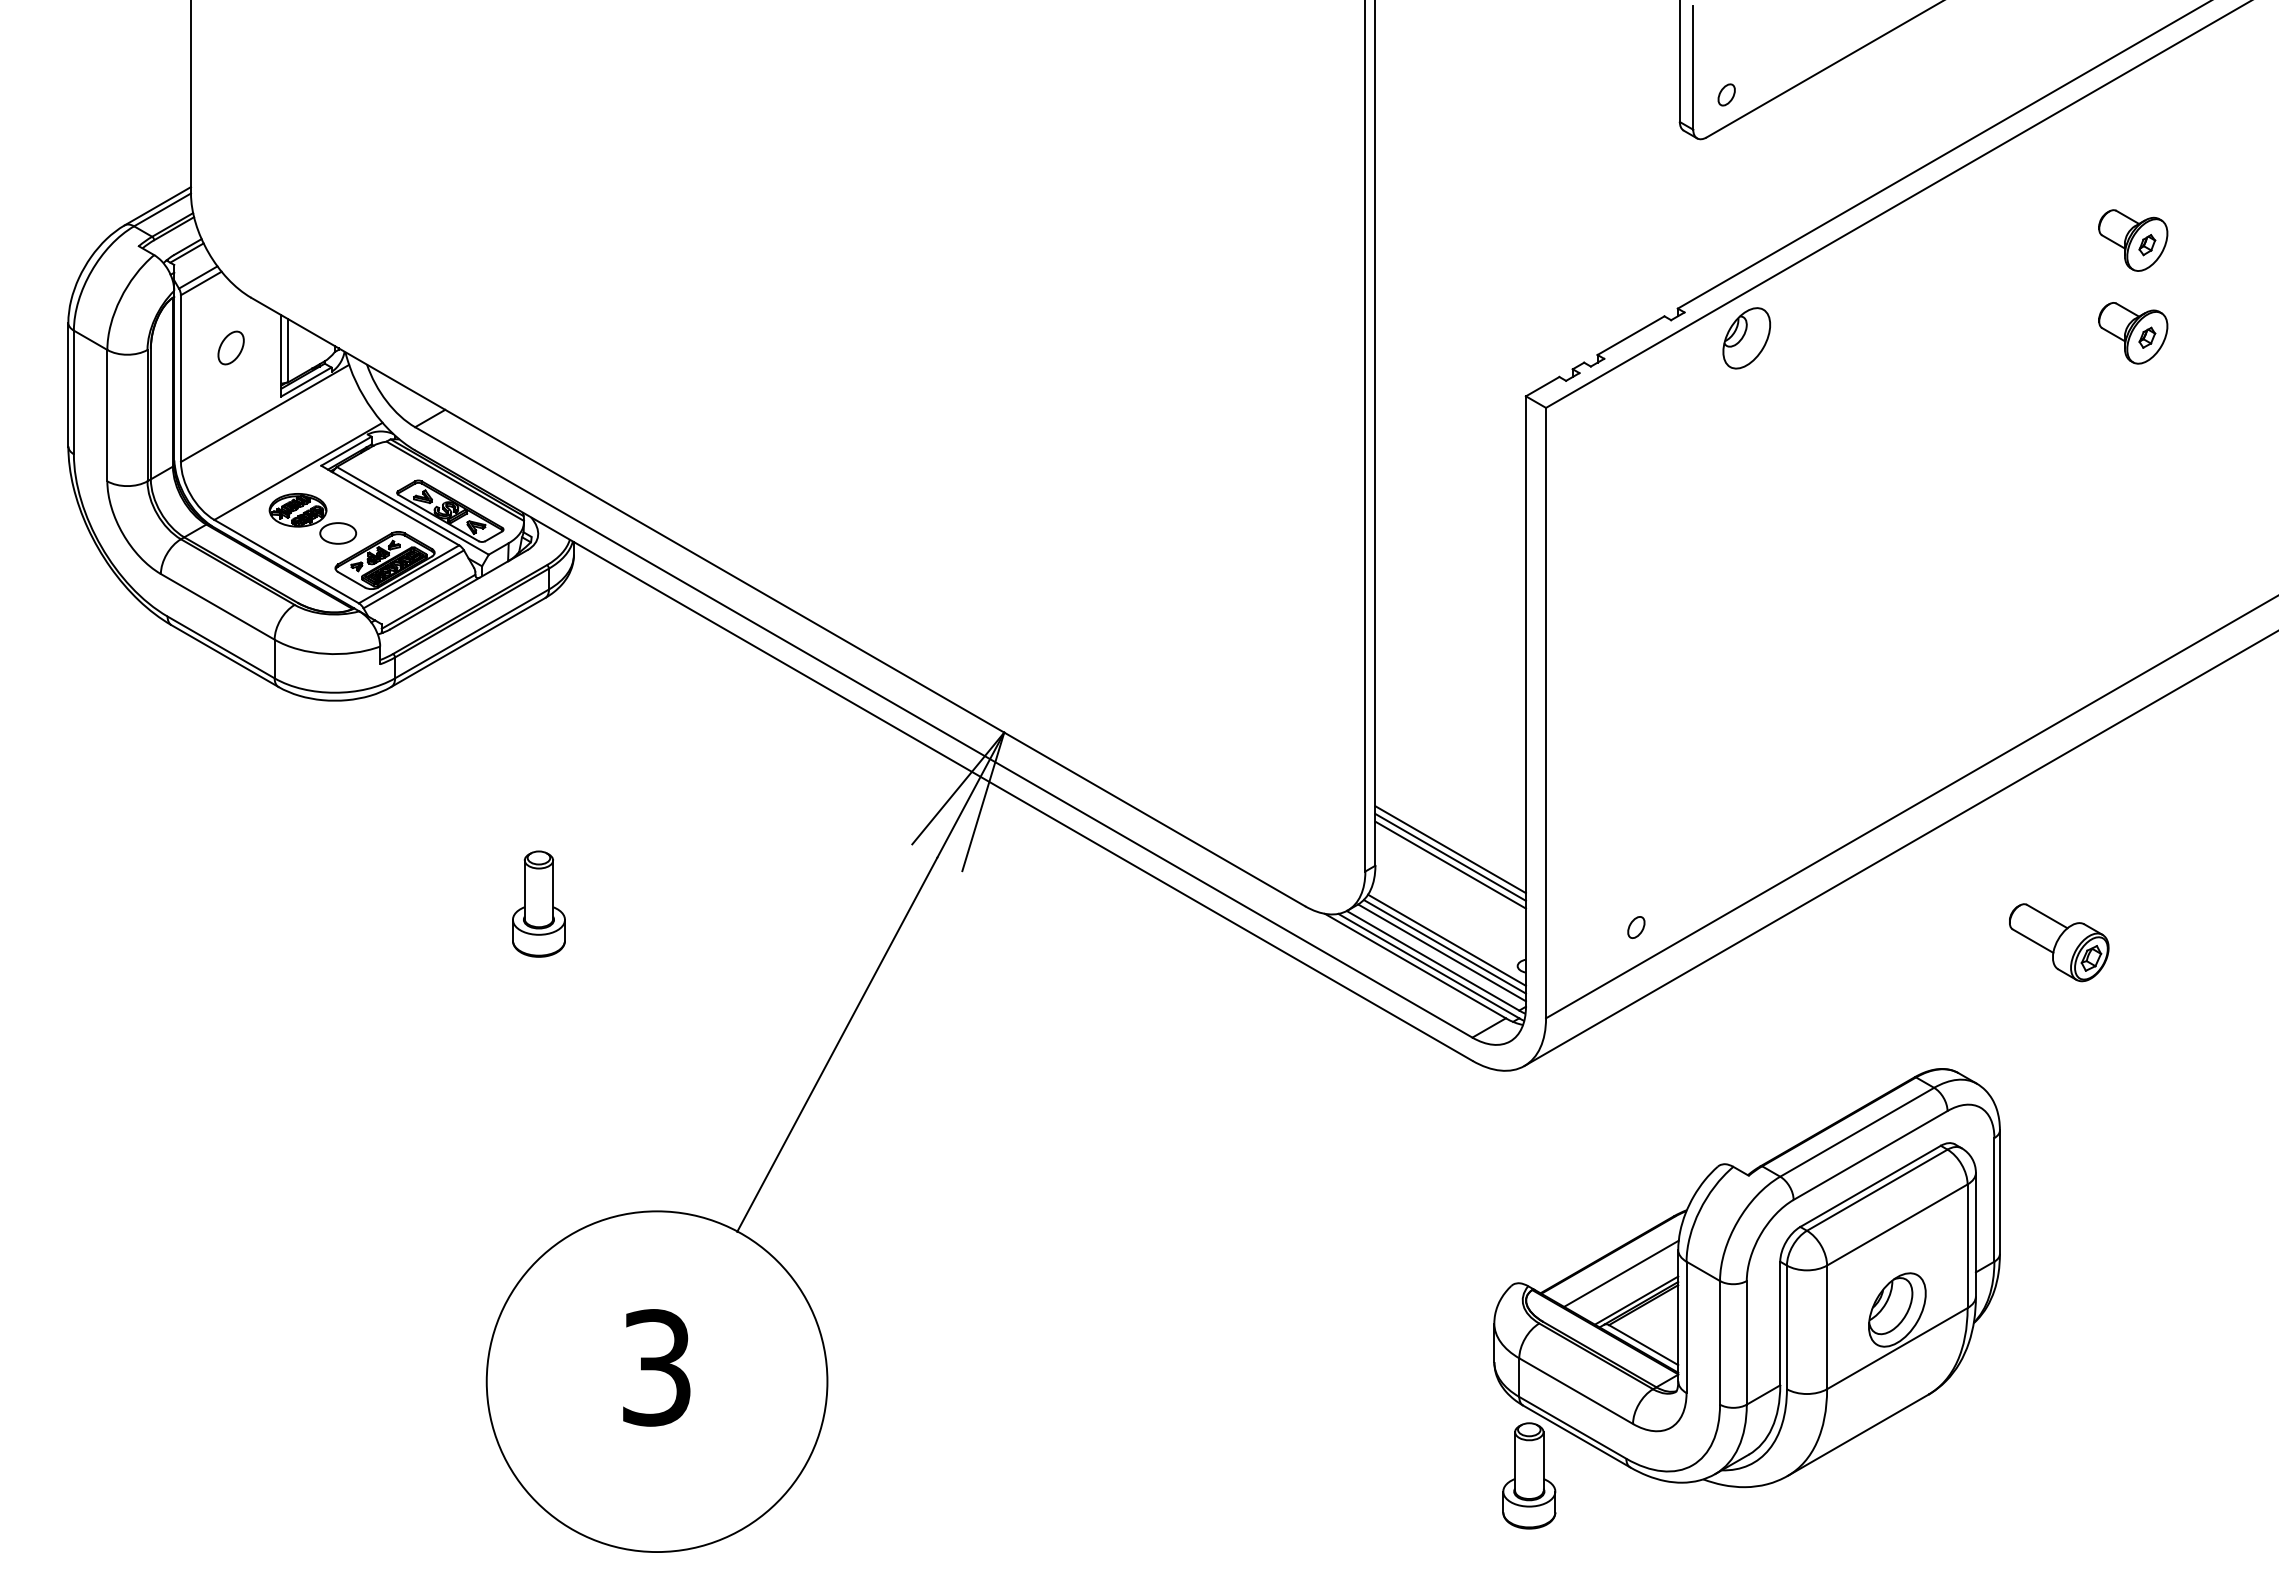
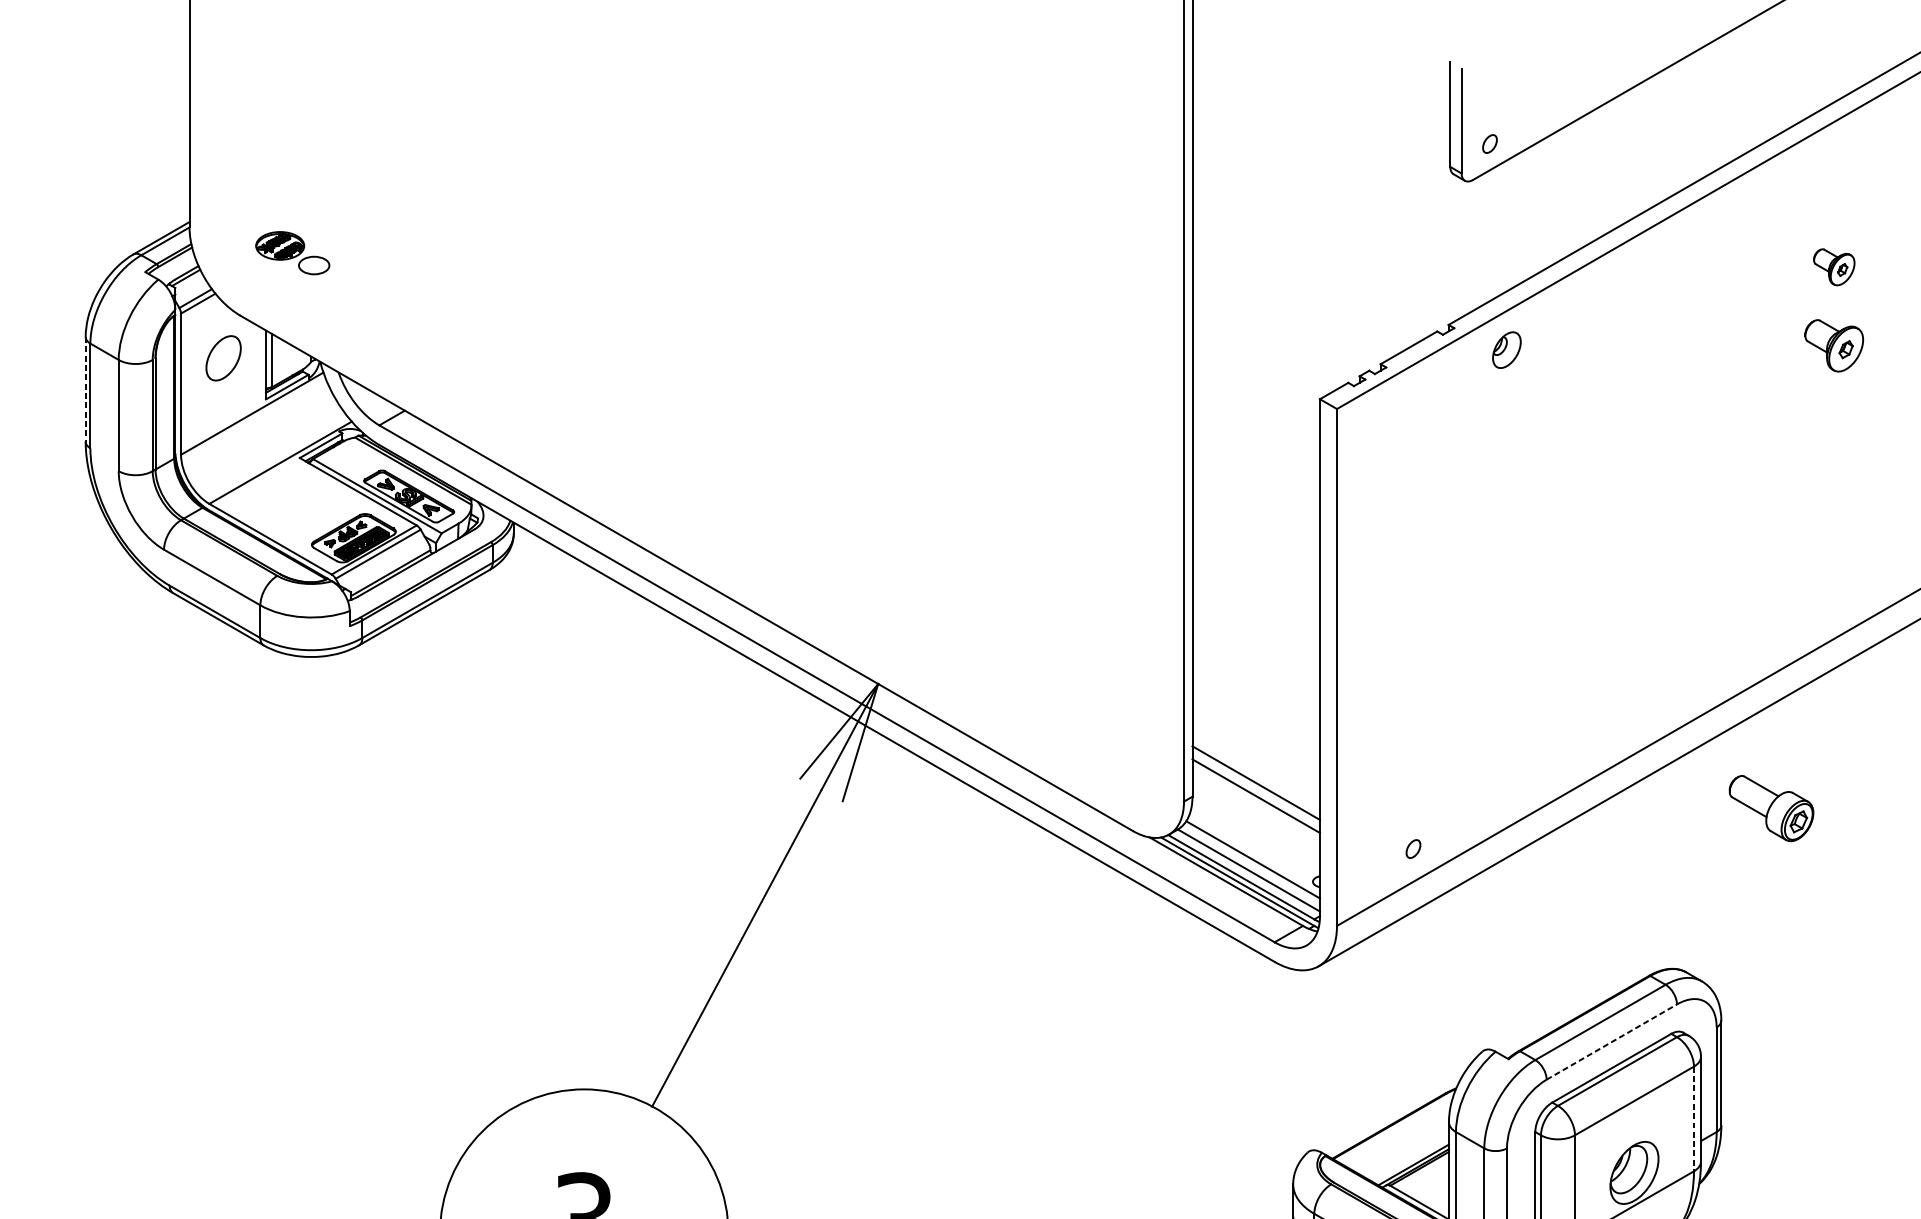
part: (2133, 240) -> (1834, 267), size x0.7
part: (1746, 338) -> (1506, 350), size x0.7
part: (230, 347) -> (222, 357), size x1.6
line: (68, 384) -> (85, 389), solid -> dashed
part: (312, 518) -> (292, 252), moved
line: (1450, 856) -> (1256, 788), removed
part: (538, 903) -> (483, 828), removed
part: (2059, 942) -> (1771, 808), moved
line: (1444, 946) -> (1251, 865), removed
line: (1870, 1155) -> (1611, 1042), solid -> dashed
line: (1967, 1246) -> (1693, 1119), solid -> dashed
line: (1621, 1273) -> (1400, 1142), removed

